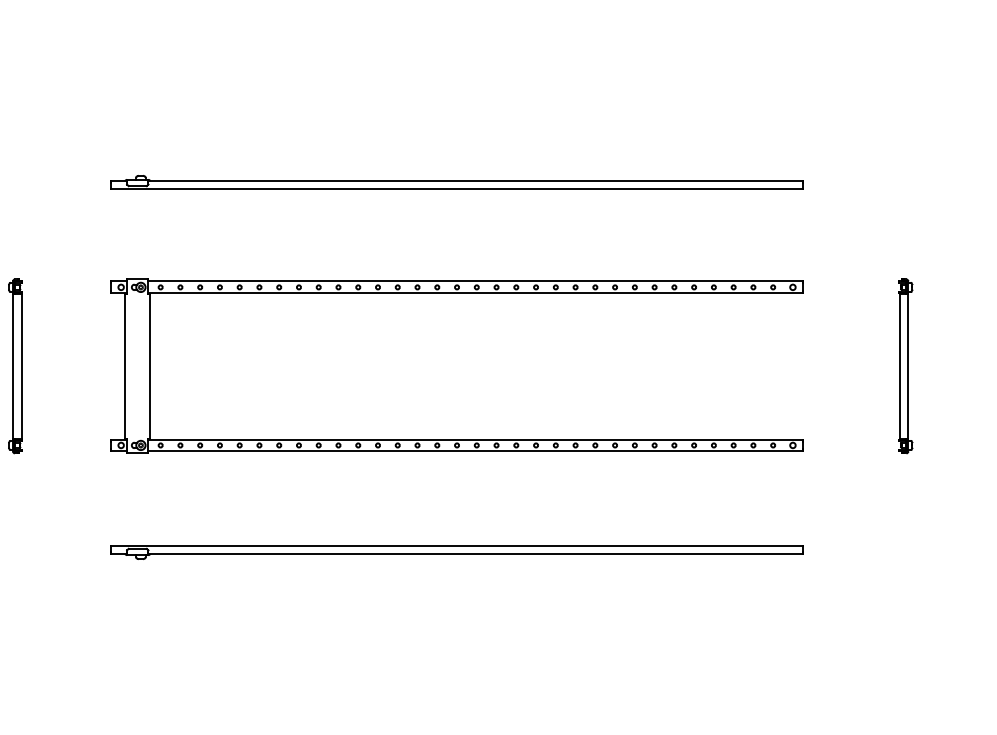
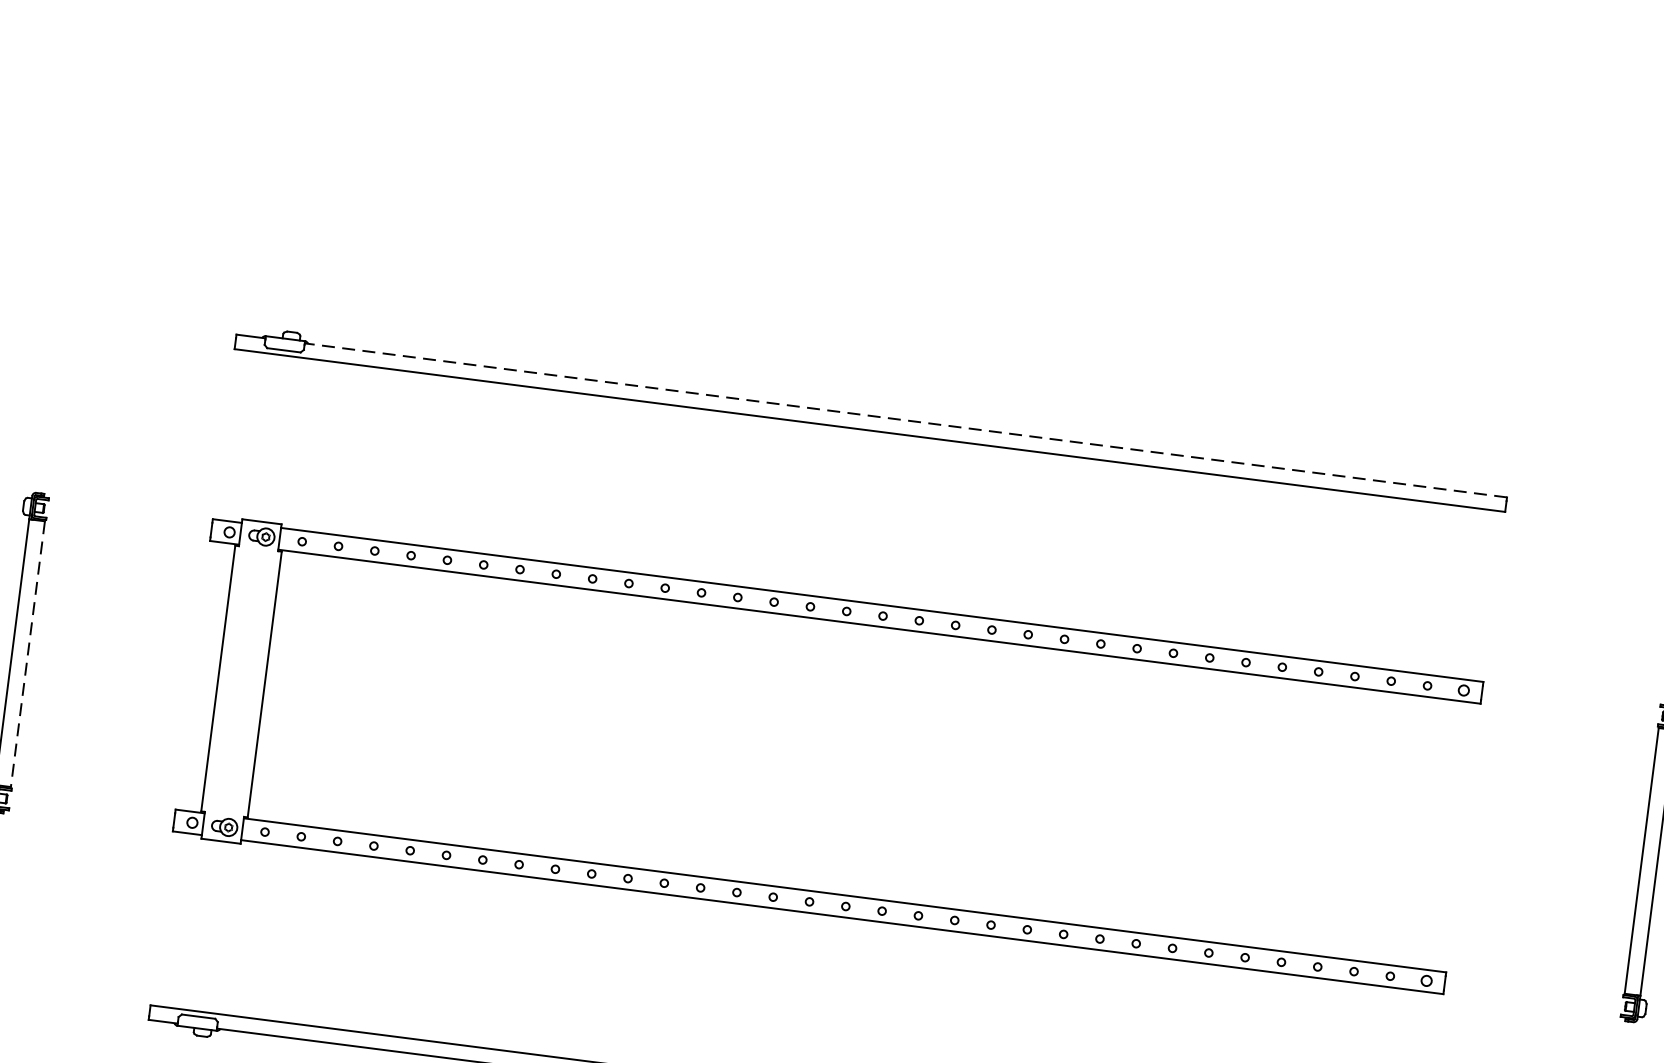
line: (475, 181) -> (905, 421), solid -> dashed
line: (21, 366) -> (27, 654), solid -> dashed

